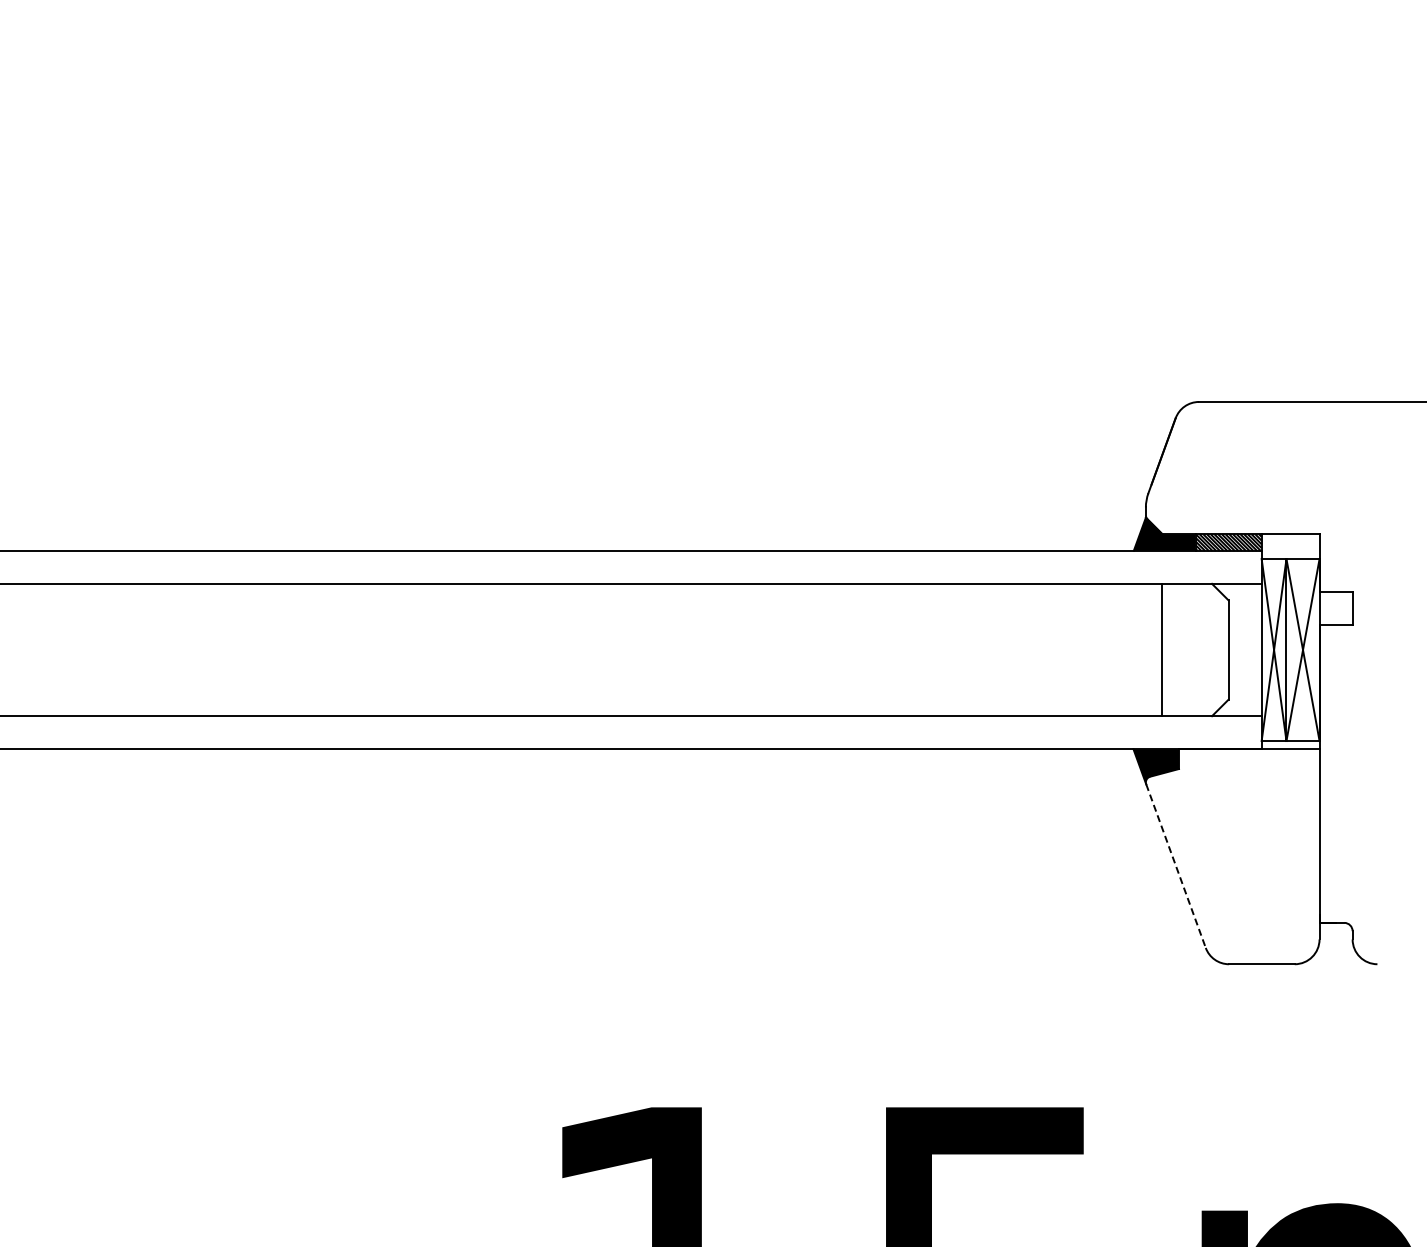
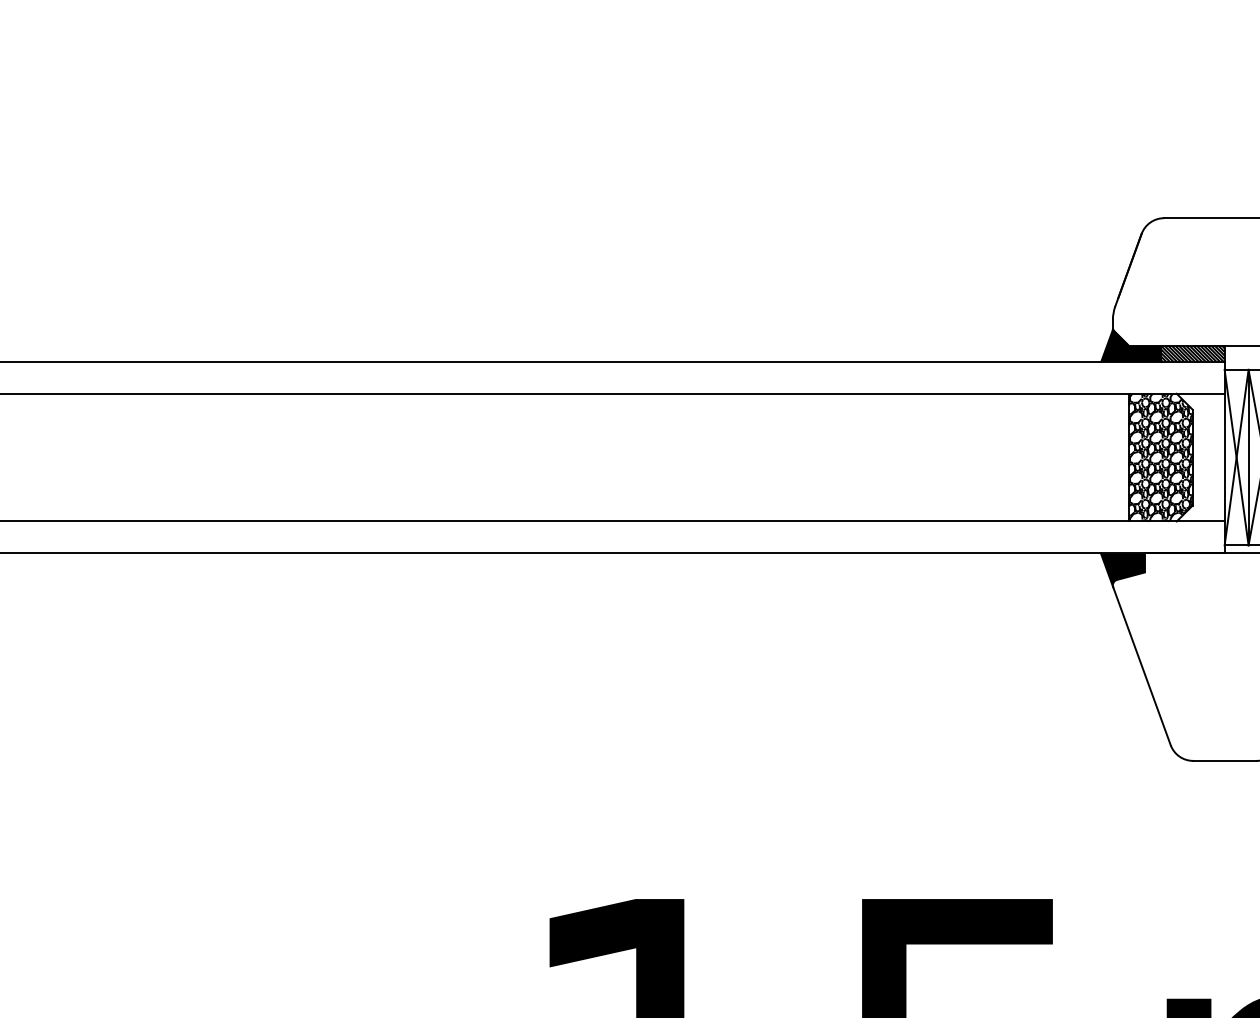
hatch: (1195, 649) -> (1160, 457), added
line: (1176, 866) -> (1142, 666), dashed -> solid

